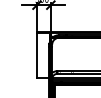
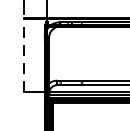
line: (37, 55) -> (25, 55), solid -> dashed

